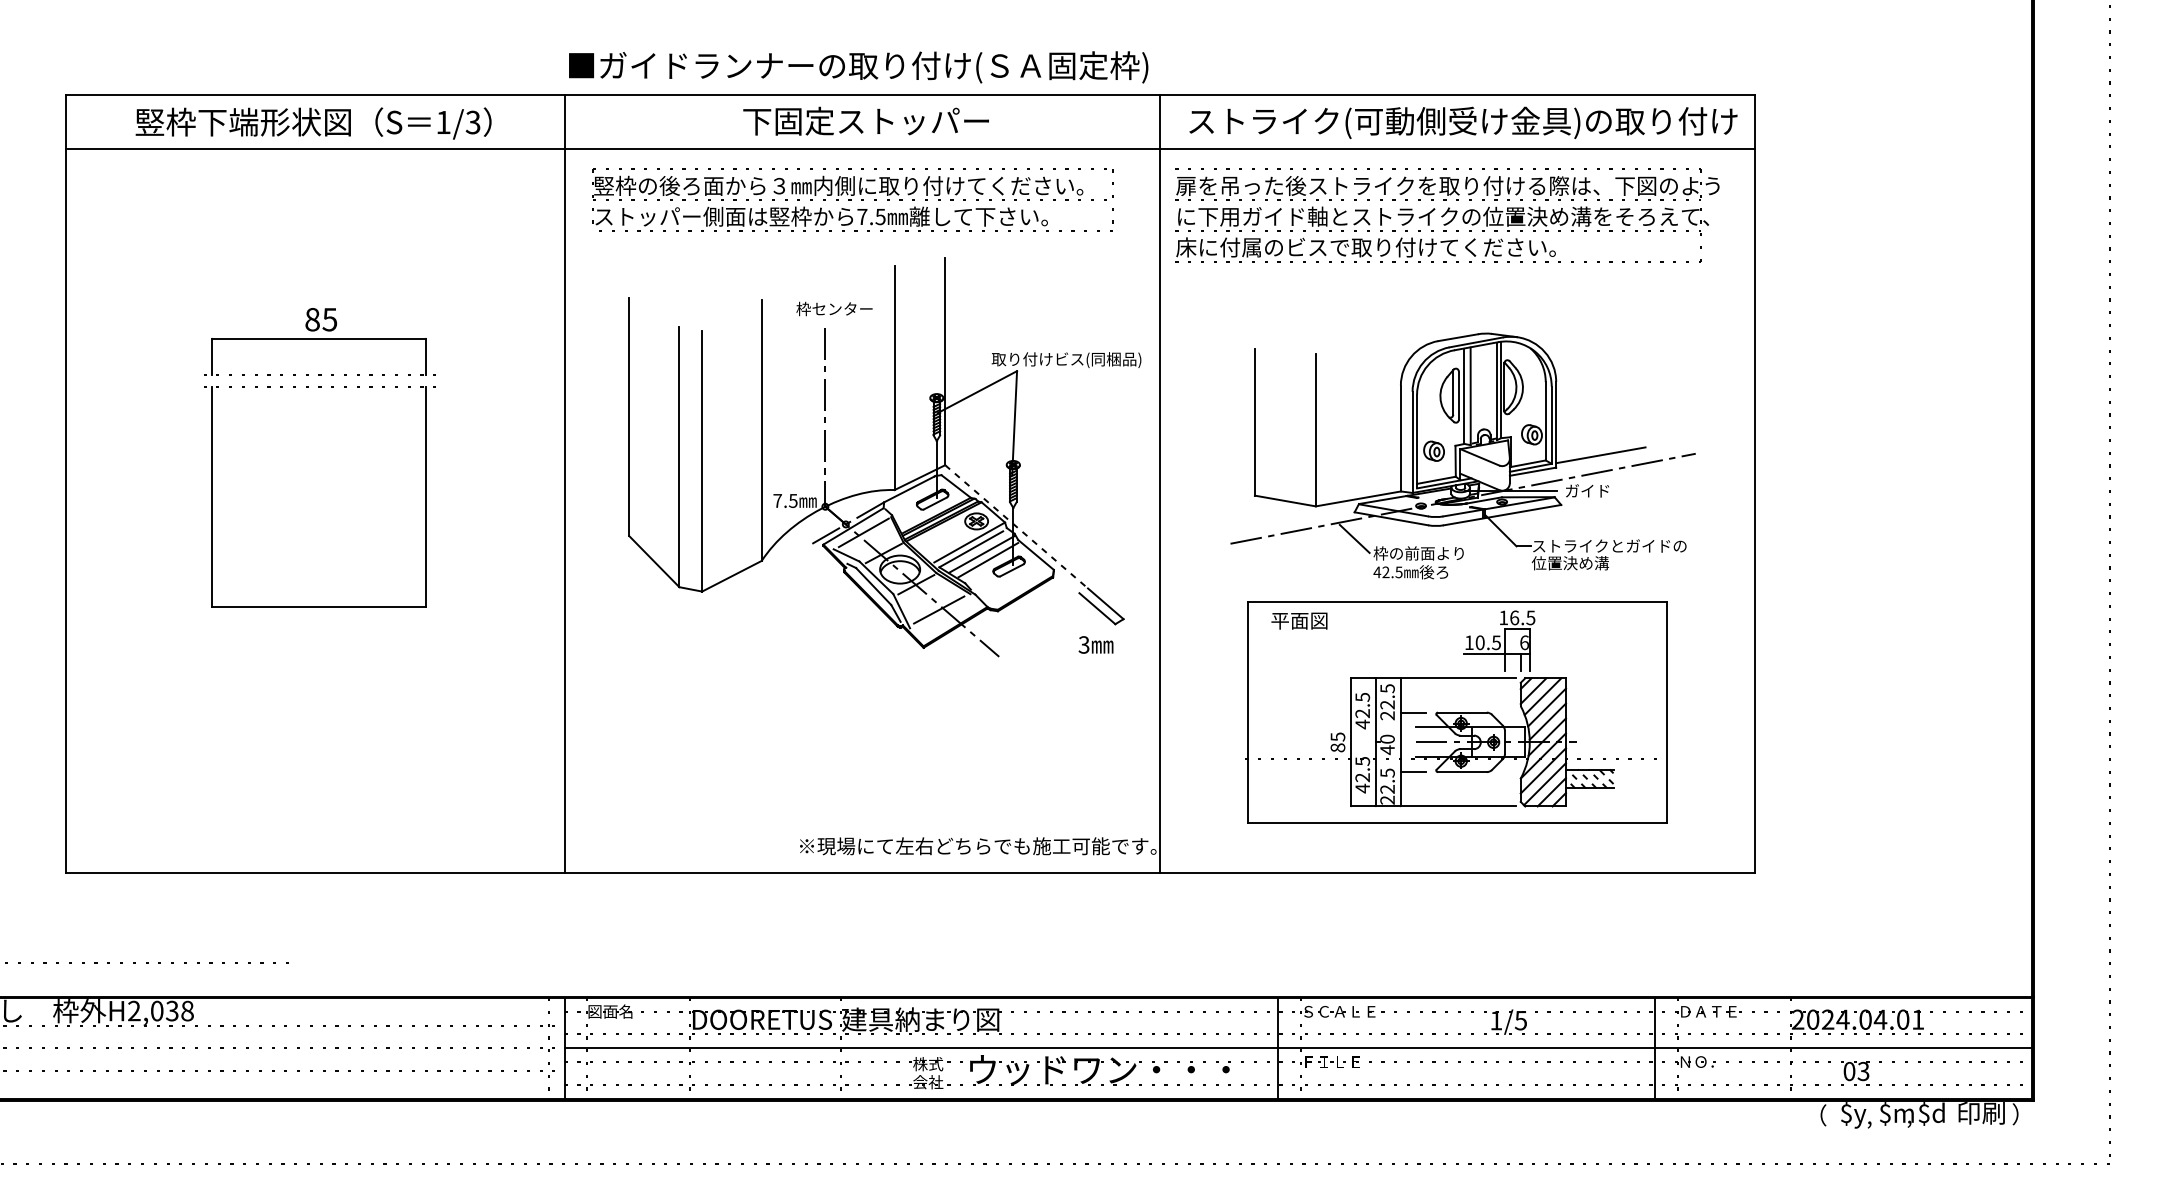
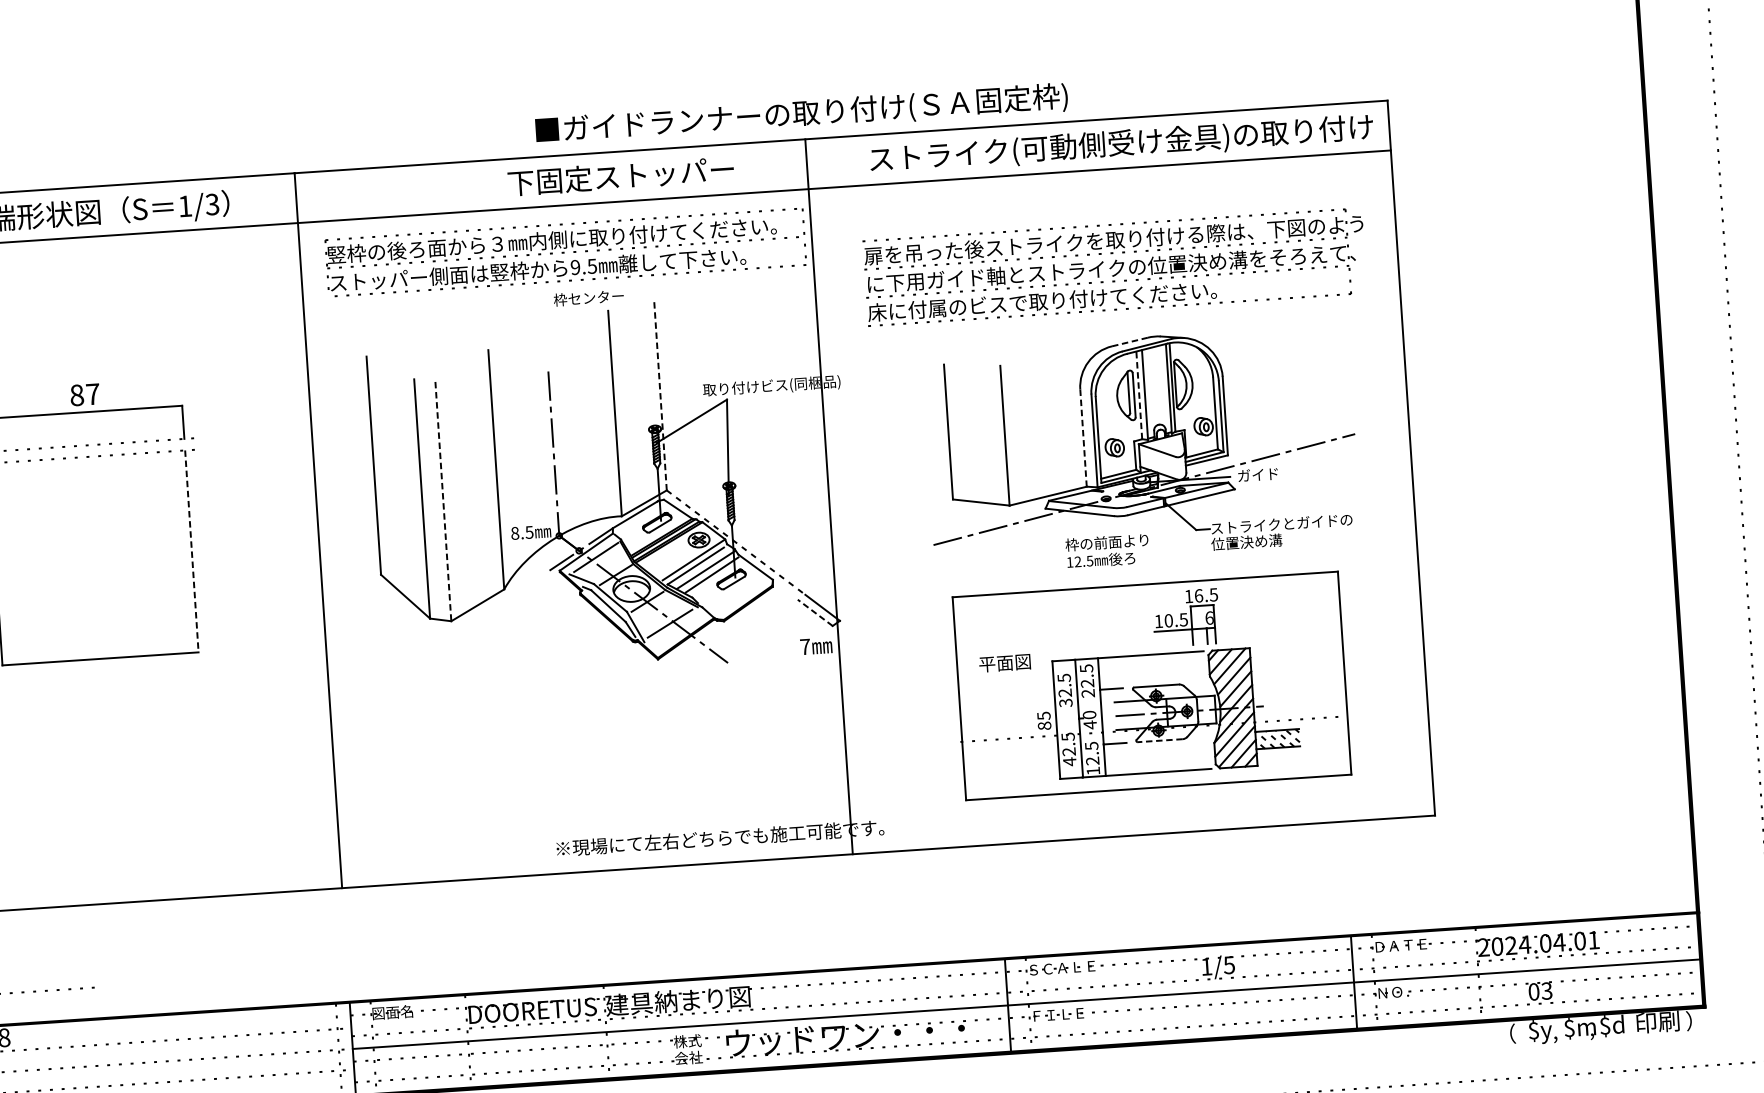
text: (858, 67) -> (801, 114), moved
text: (865, 120) -> (620, 175), moved
part: (1447, 215) -> (1115, 267), moved
text: (862, 216) -> (575, 267), 7.5 -> 9.5
text: (834, 308) -> (588, 297), moved
text: (329, 319) -> (92, 394), 85 -> 87
line: (1458, 337) -> (1130, 341), solid -> dashed
line: (945, 361) -> (660, 395), solid -> dashed
line: (1464, 396) -> (1139, 395), solid -> dashed
line: (1400, 438) -> (1083, 438), solid -> dashed
line: (1600, 455) -> (1267, 441), removed
line: (702, 461) -> (443, 501), solid -> dashed
line: (1159, 483) -> (828, 496), moved
line: (425, 497) -> (191, 551), solid -> dashed
text: (777, 500) -> (514, 533), 7.5 -> 8.5
line: (1354, 538) -> (1047, 532), removed
text: (1377, 572) -> (1070, 562), 42.5 -> 12.5
line: (1097, 608) -> (815, 612), solid -> dashed
text: (1299, 620) -> (1004, 662), moved
text: (1083, 644) -> (804, 646), 3 -> 7
text: (1362, 724) -> (1065, 703), 42.5 -> 32.5
line: (1461, 772) -> (1159, 741), solid -> dashed
text: (1387, 799) -> (1093, 770), 22.5 -> 12.5

